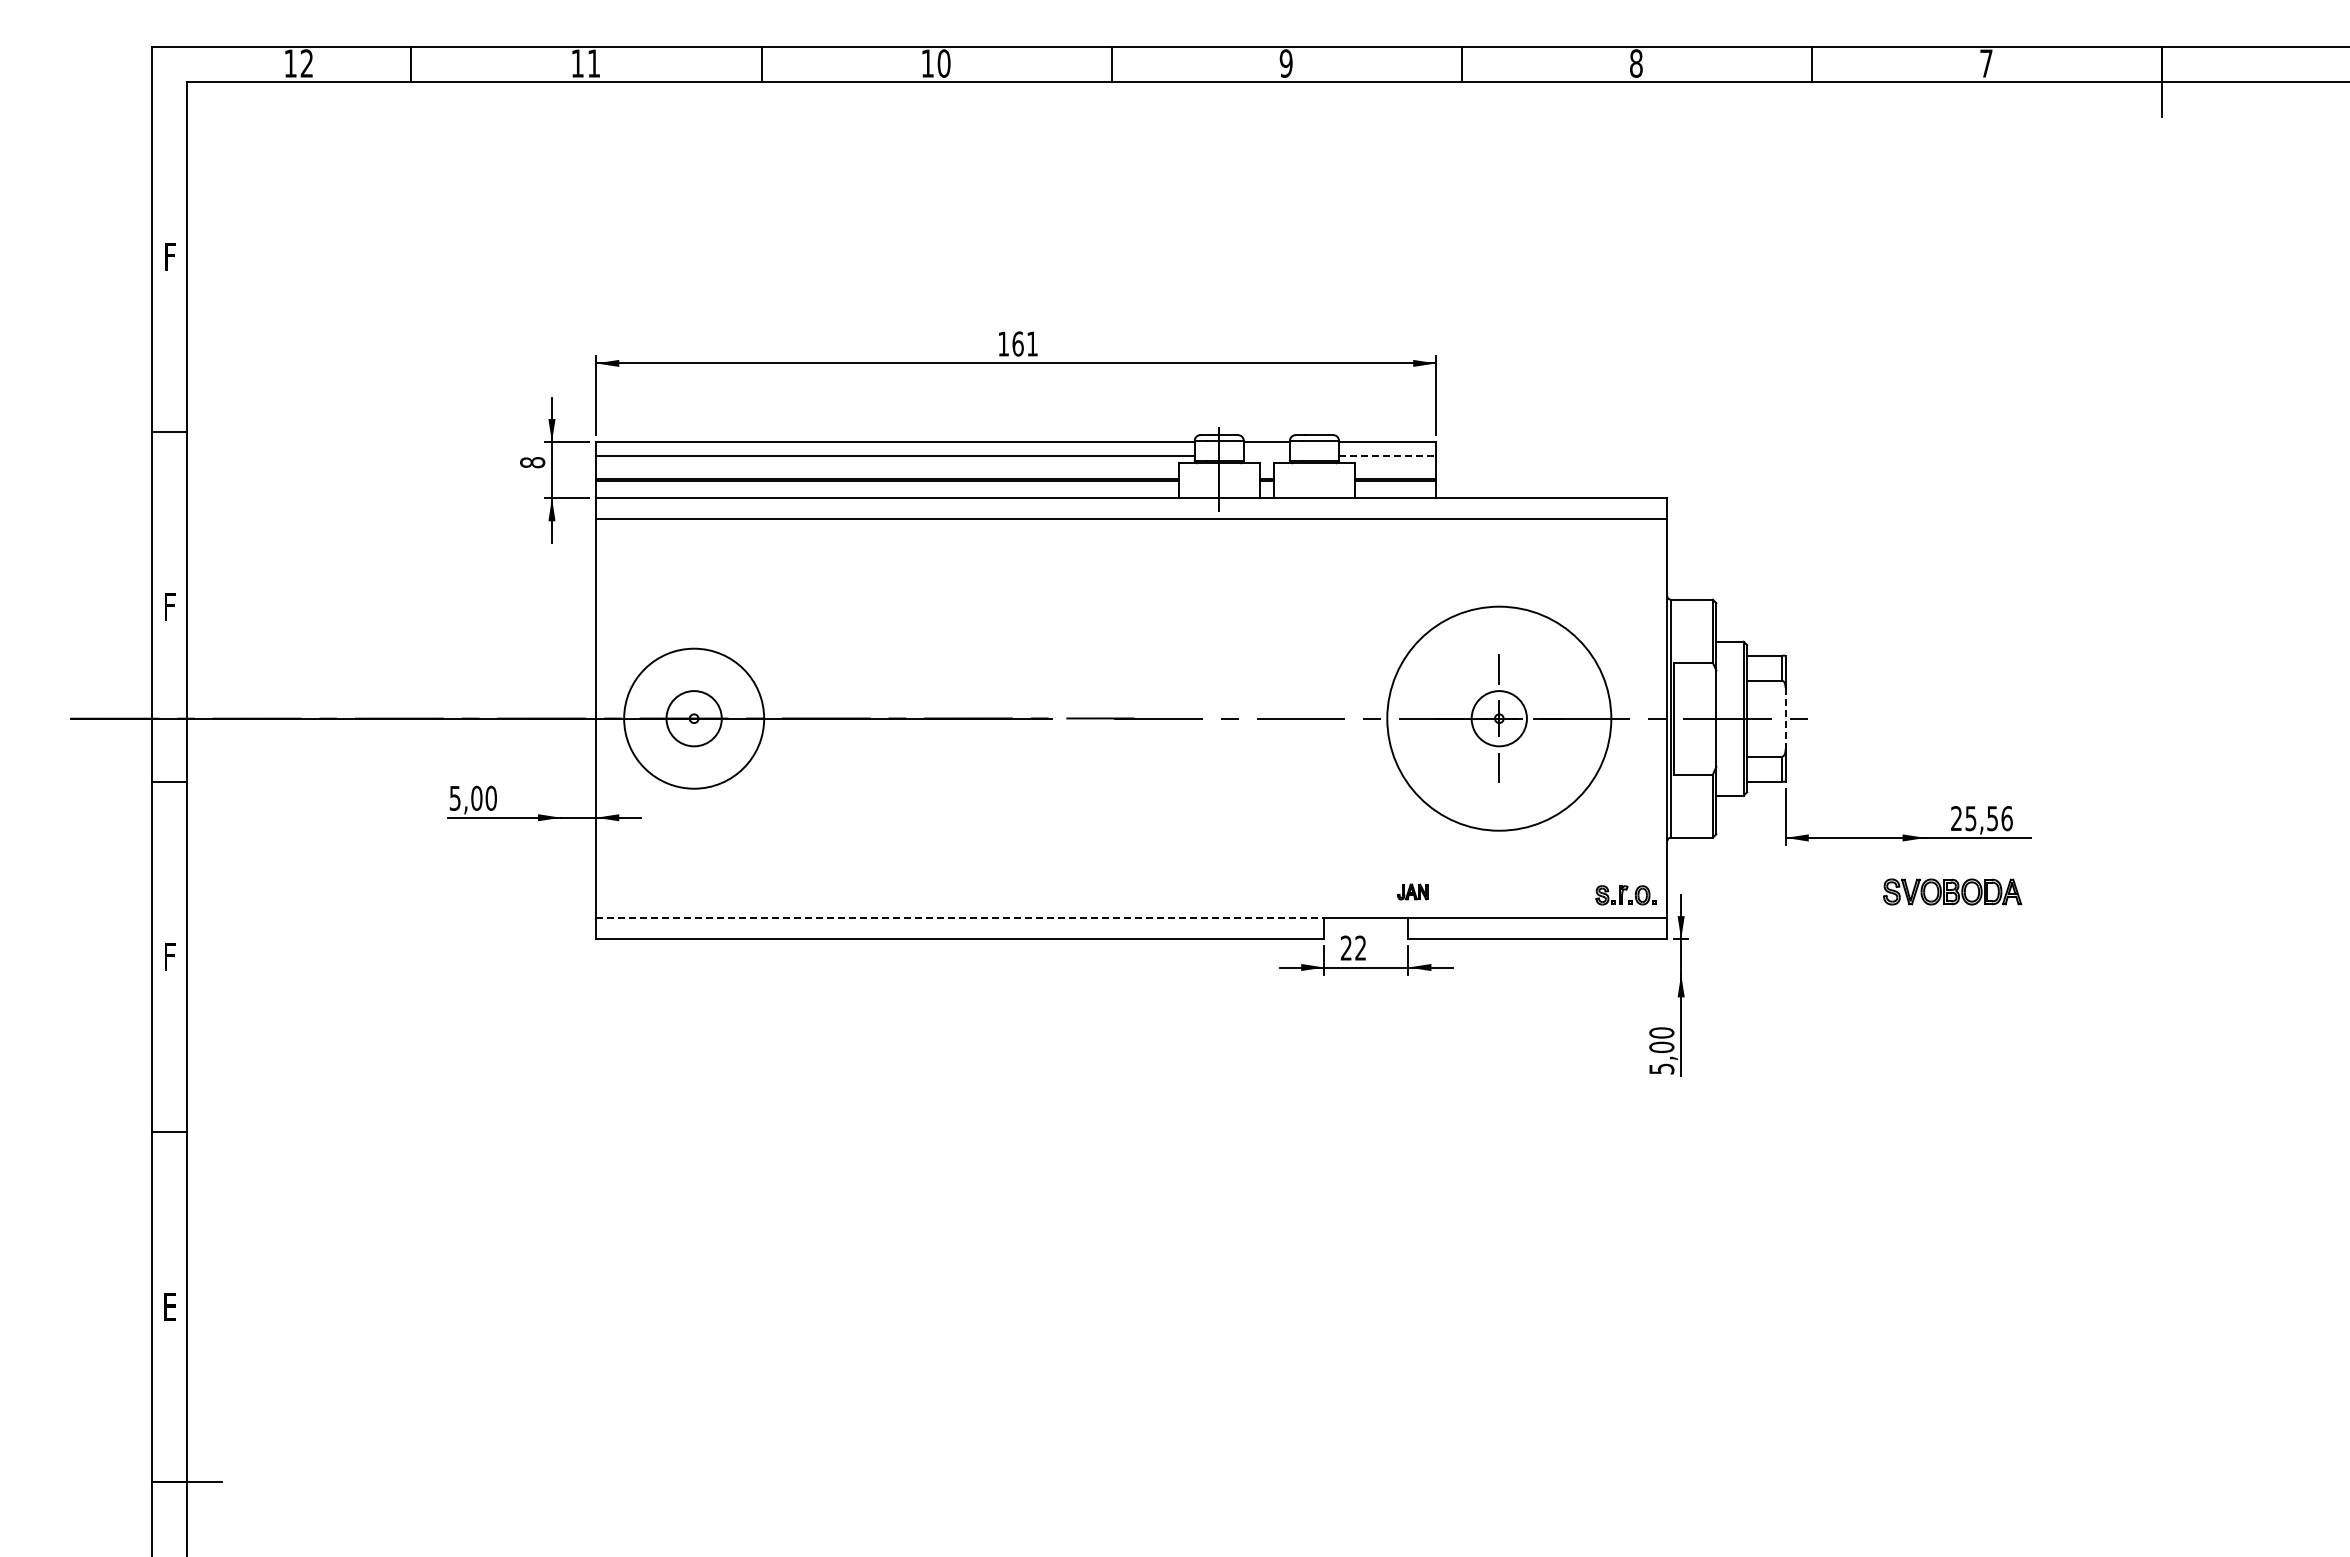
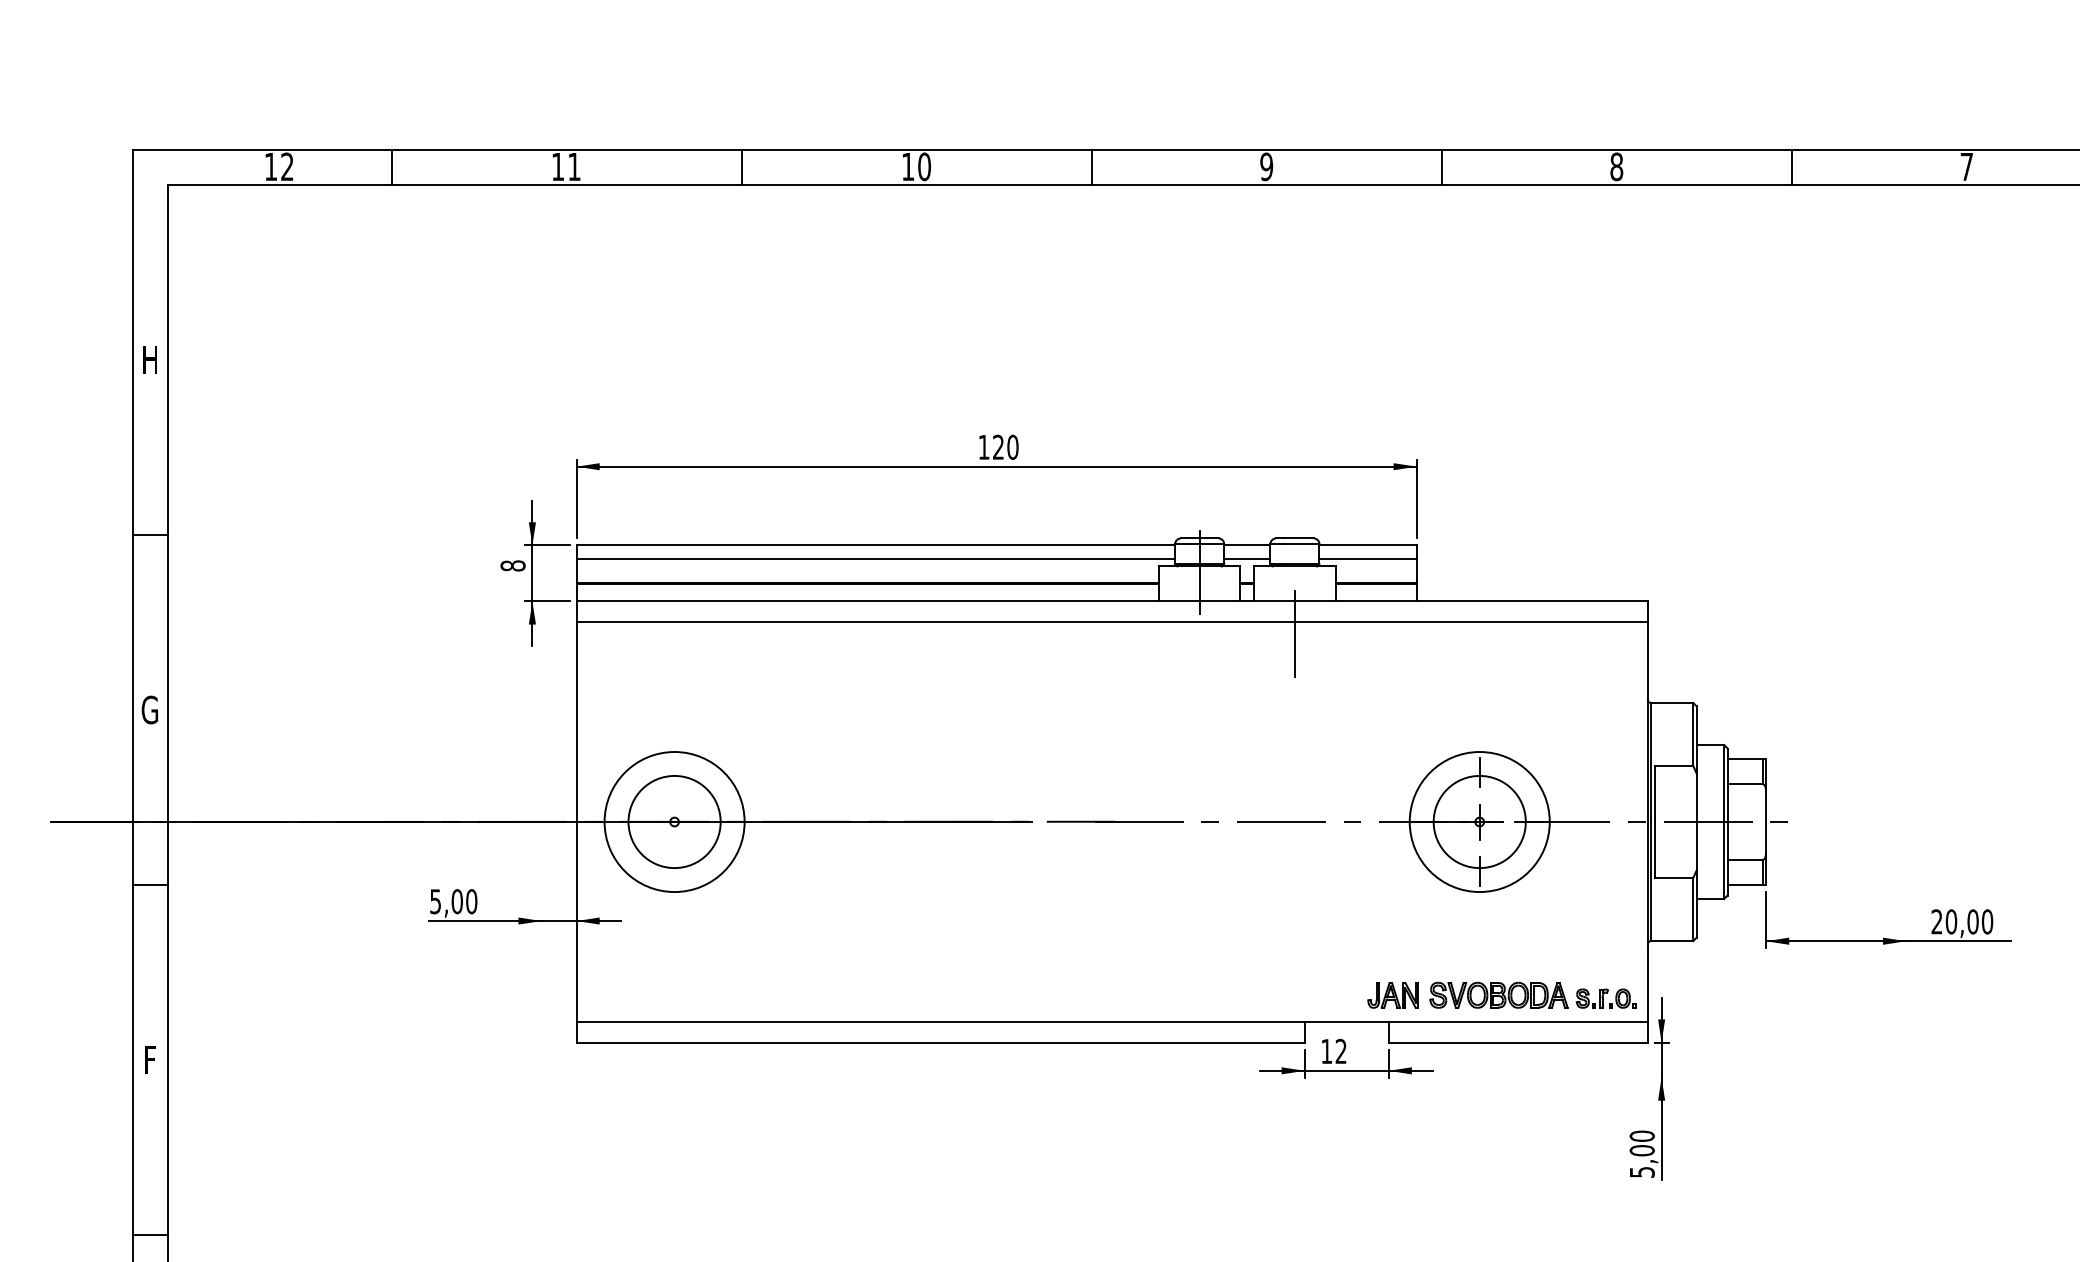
text: (169, 256) -> (149, 359), F -> H
text: (1025, 343) -> (1005, 446), 161 -> 120
line: (1266, 456) -> (1246, 559), added
line: (1387, 456) -> (1367, 559), dashed -> solid
line: (1314, 530) -> (1294, 633), added
text: (169, 606) -> (149, 709), F -> G
circle: (694, 718) -> (674, 821), size x1.67
circle: (1499, 718) -> (1479, 821), size x0.62
circle: (1499, 718) -> (1479, 821), size x1.67
line: (1785, 718) -> (1765, 821), dashed -> solid
text: (1988, 818) -> (1968, 921), 25,56 -> 20,00
part: (1412, 891) -> (1392, 994), size x1.67
part: (1952, 891) -> (1498, 994), moved
line: (960, 918) -> (940, 1021), dashed -> solid
text: (1345, 947) -> (1325, 1050), 22 -> 12

